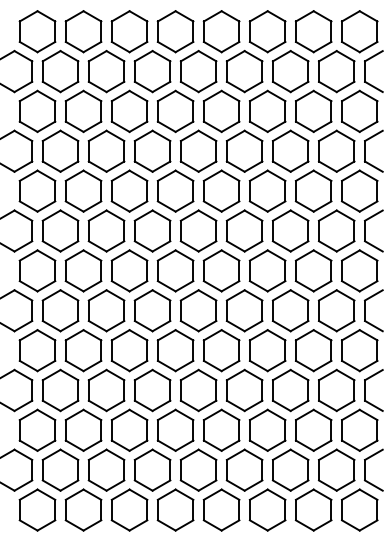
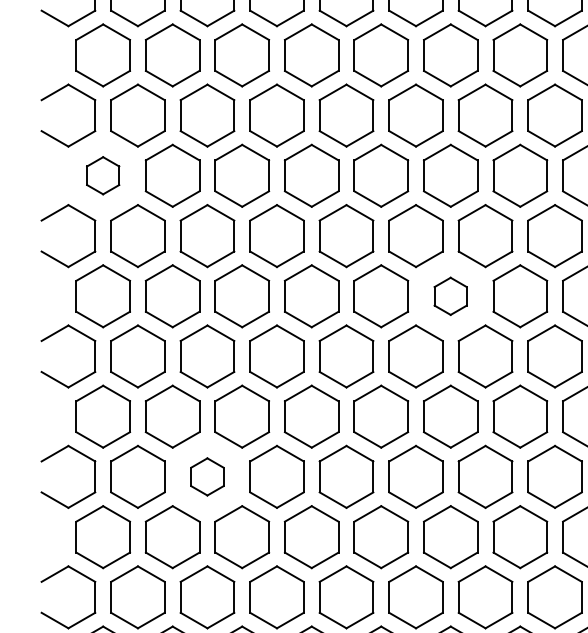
part: (37, 190) -> (103, 174), size x0.6
part: (267, 270) -> (450, 295), size x0.6
part: (106, 390) -> (207, 476), size x0.6

